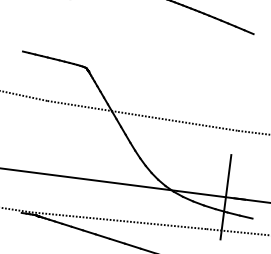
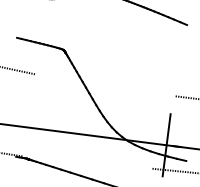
line: (142, 115) -> (105, 85), removed
line: (118, 220) -> (87, 162), removed

